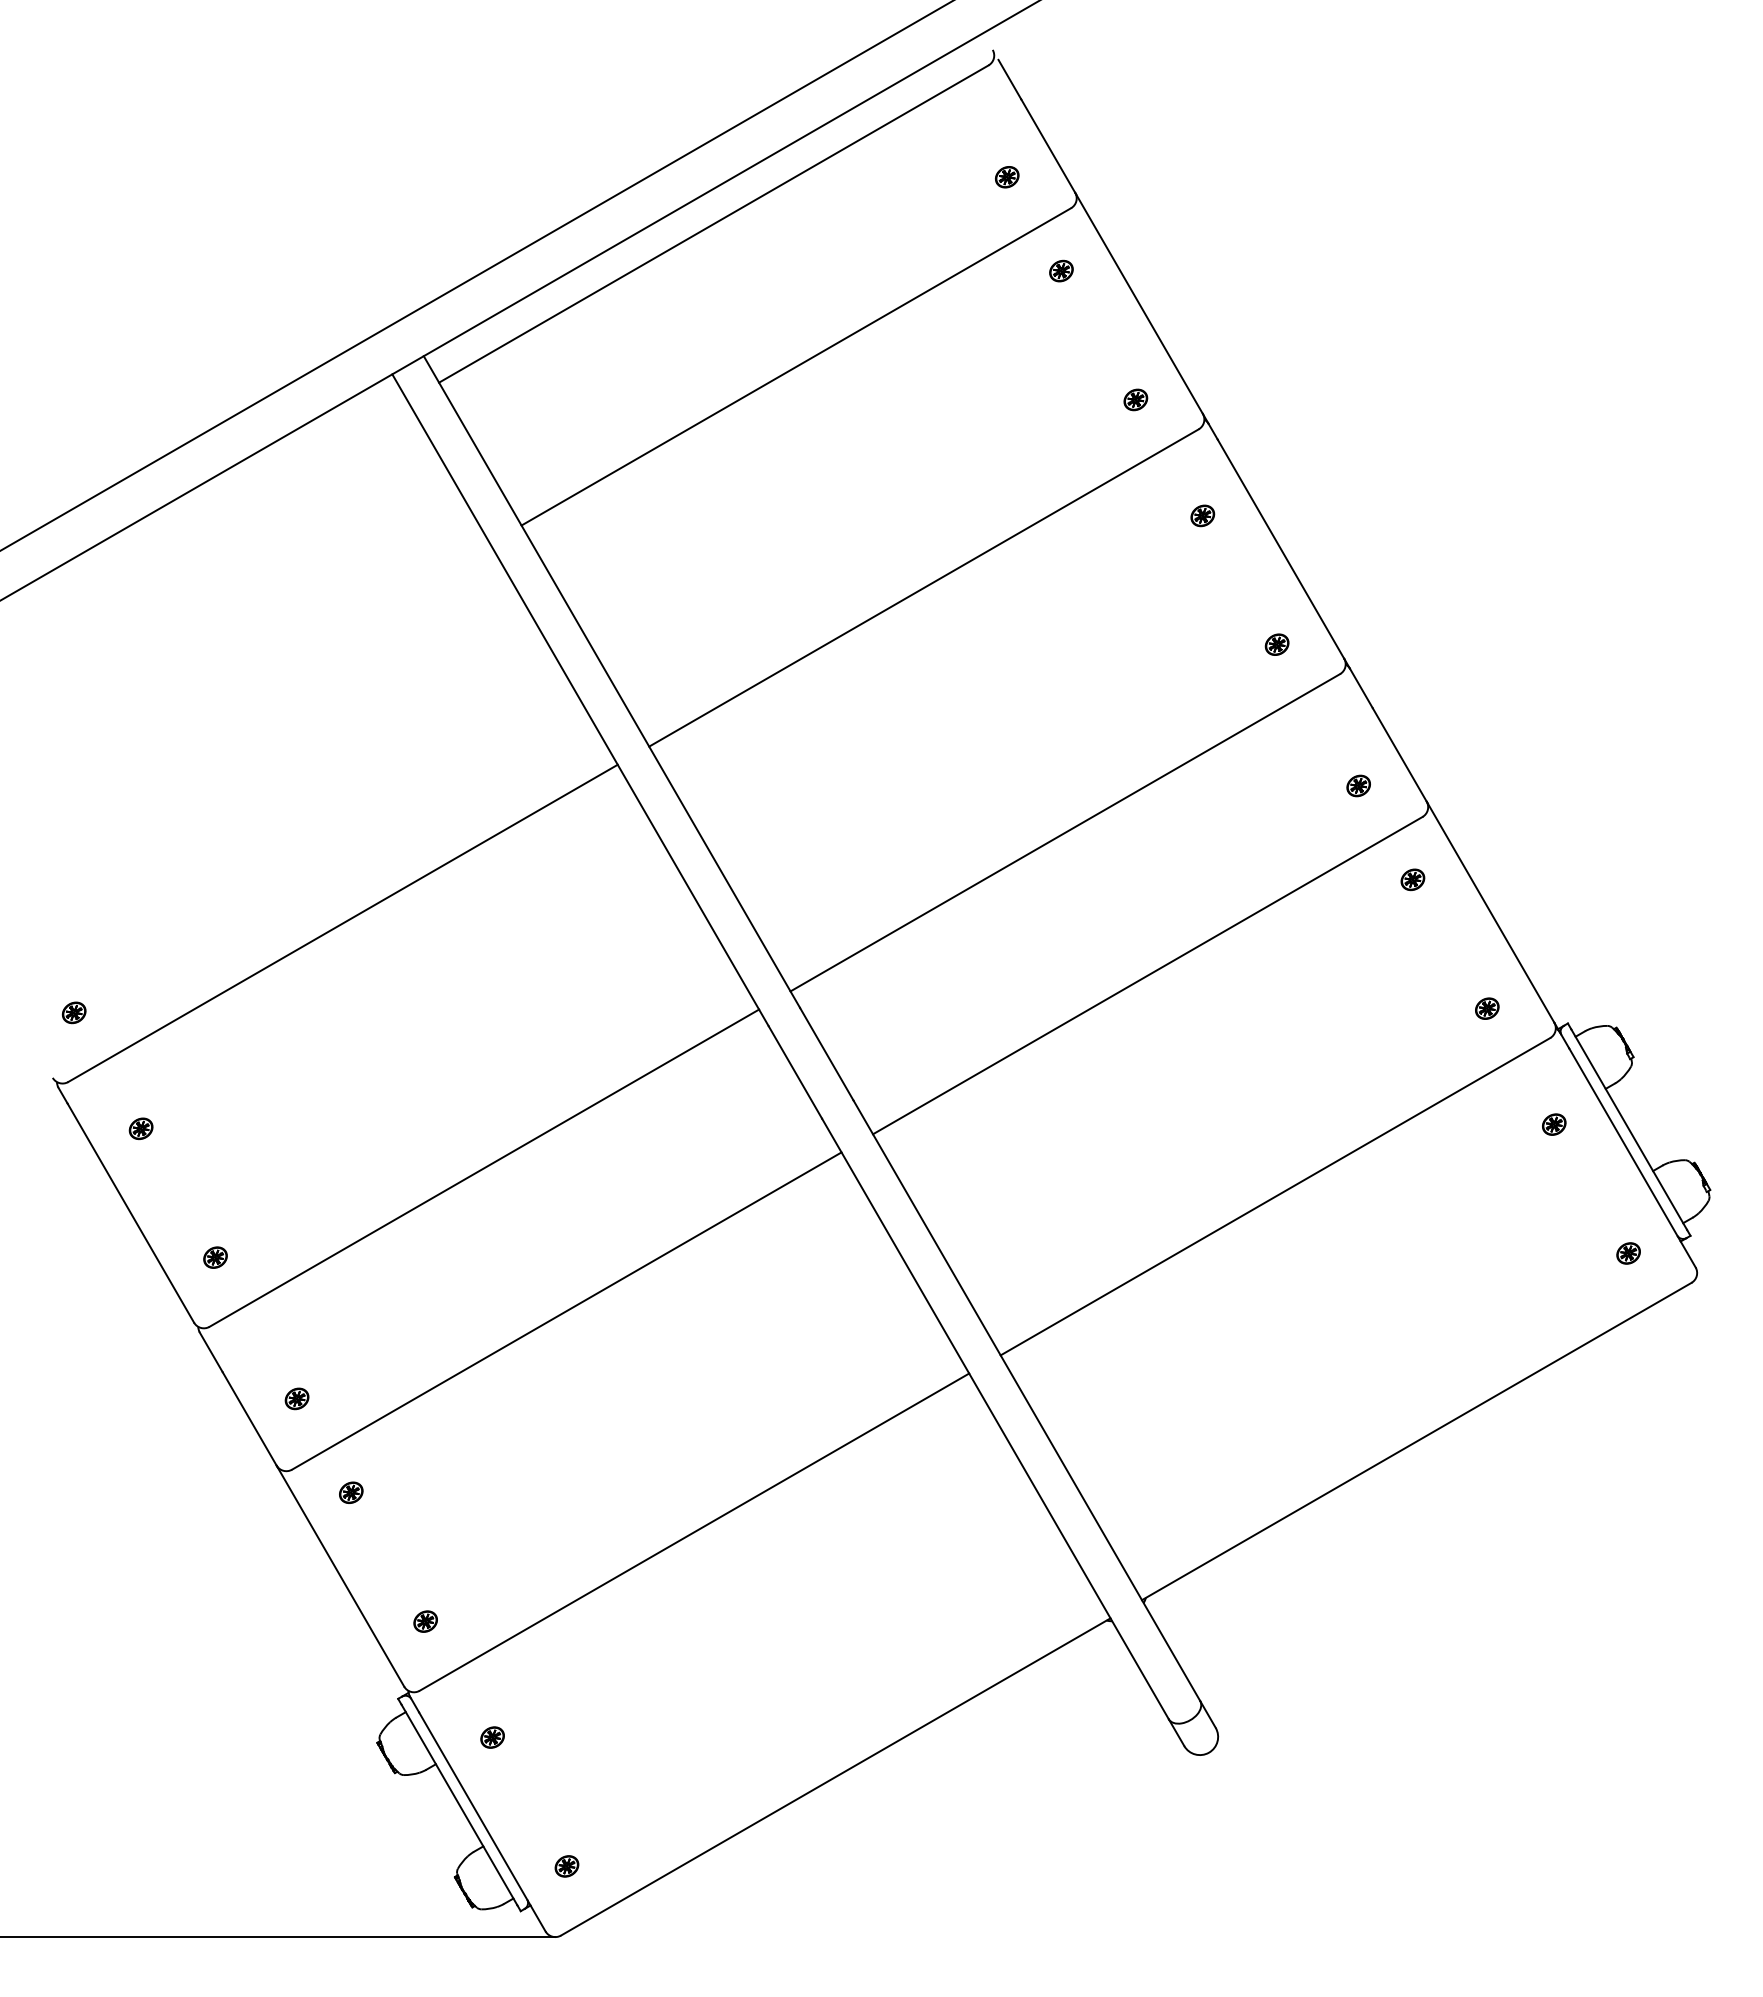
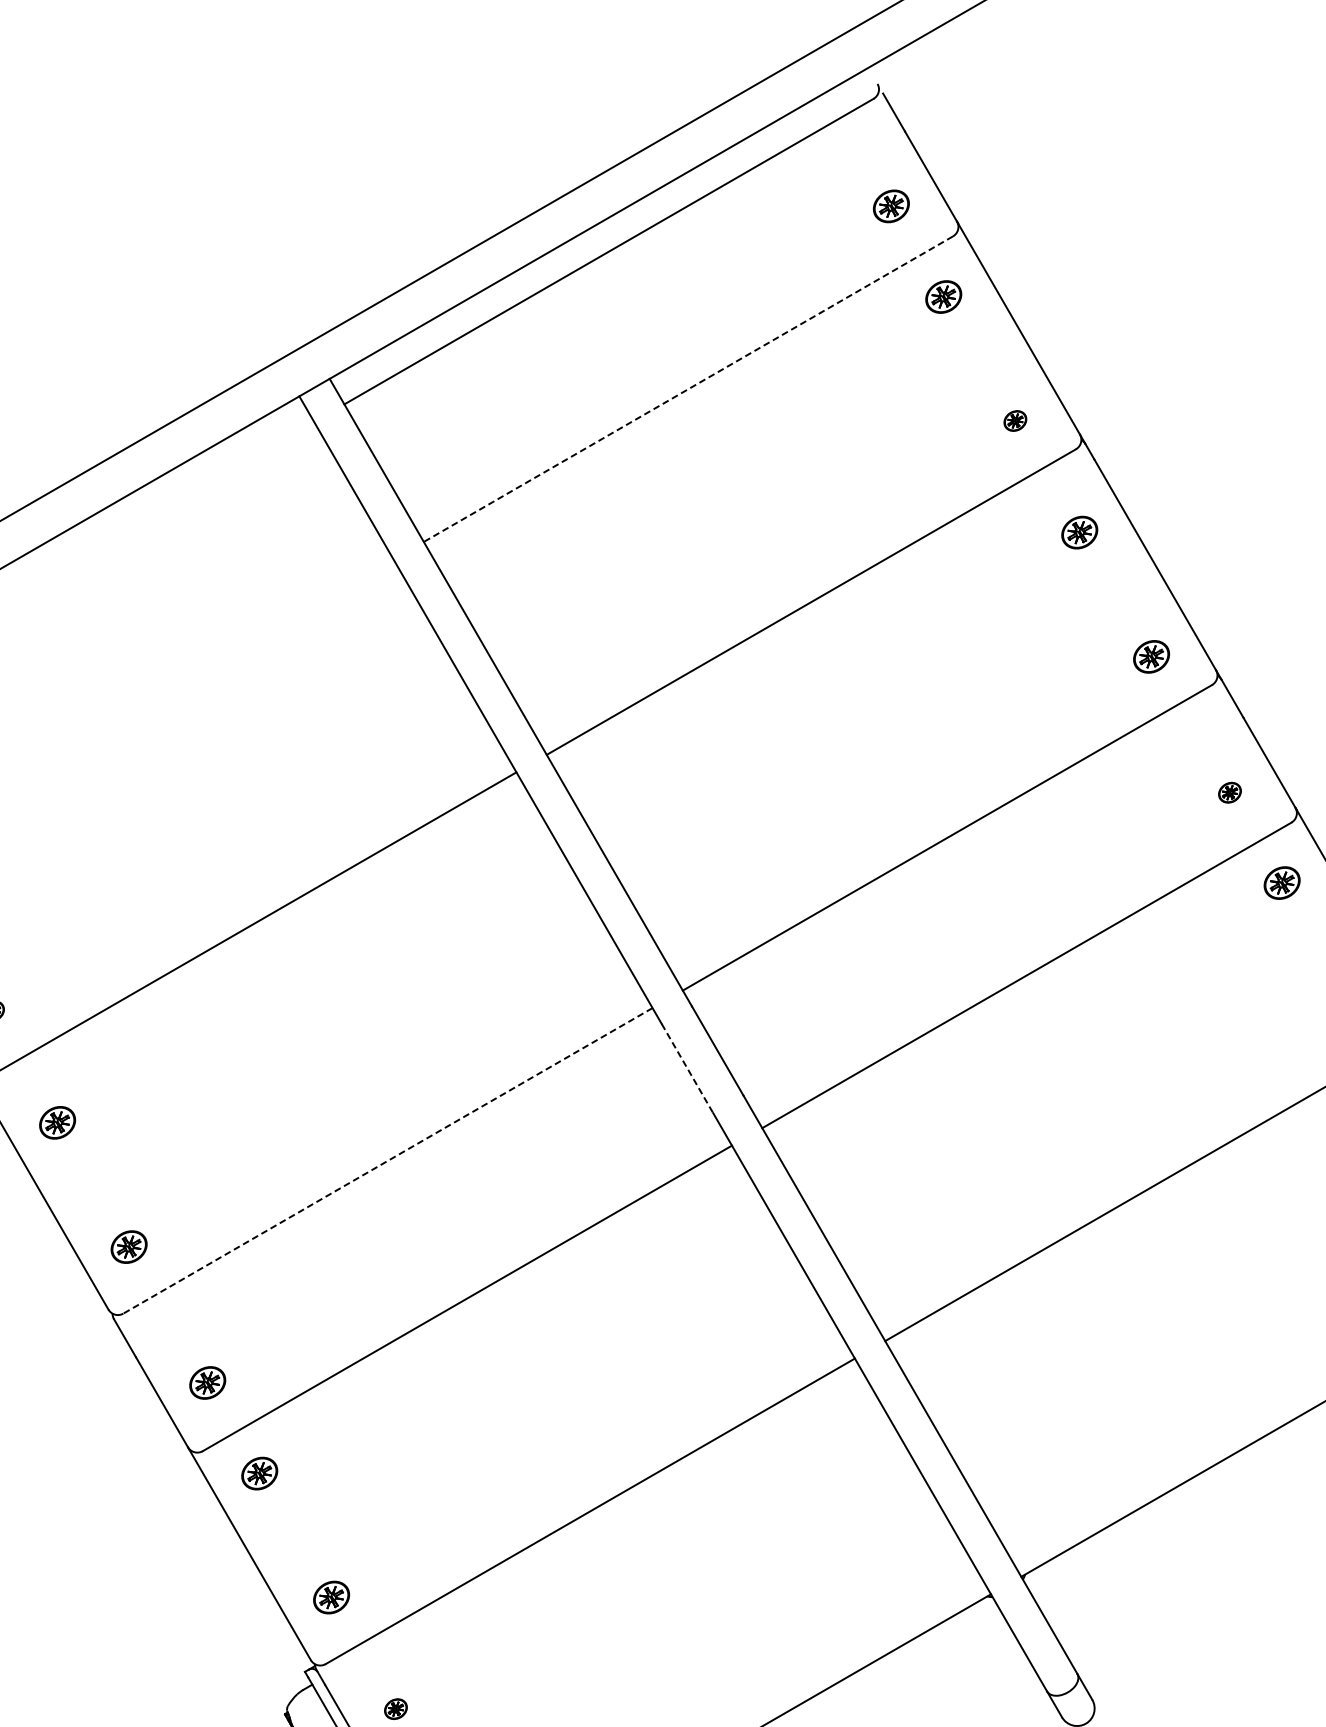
part: (1007, 177) -> (891, 206), size x1.6
part: (1061, 270) -> (943, 296), size x1.6
line: (795, 367) -> (687, 389), solid -> dashed
part: (1202, 515) -> (1079, 532), size x1.6
part: (1276, 644) -> (1150, 656), size x1.6
part: (1412, 879) -> (1281, 882), size x1.6
line: (795, 1072) -> (687, 1068), solid -> dashed
part: (140, 1128) -> (56, 1122), size x1.6
line: (483, 1168) -> (387, 1161), solid -> dashed
part: (215, 1257) -> (129, 1246), size x1.6
part: (296, 1398) -> (207, 1382), size x1.6
part: (351, 1492) -> (260, 1473), size x1.6
part: (425, 1621) -> (331, 1597), size x1.6

